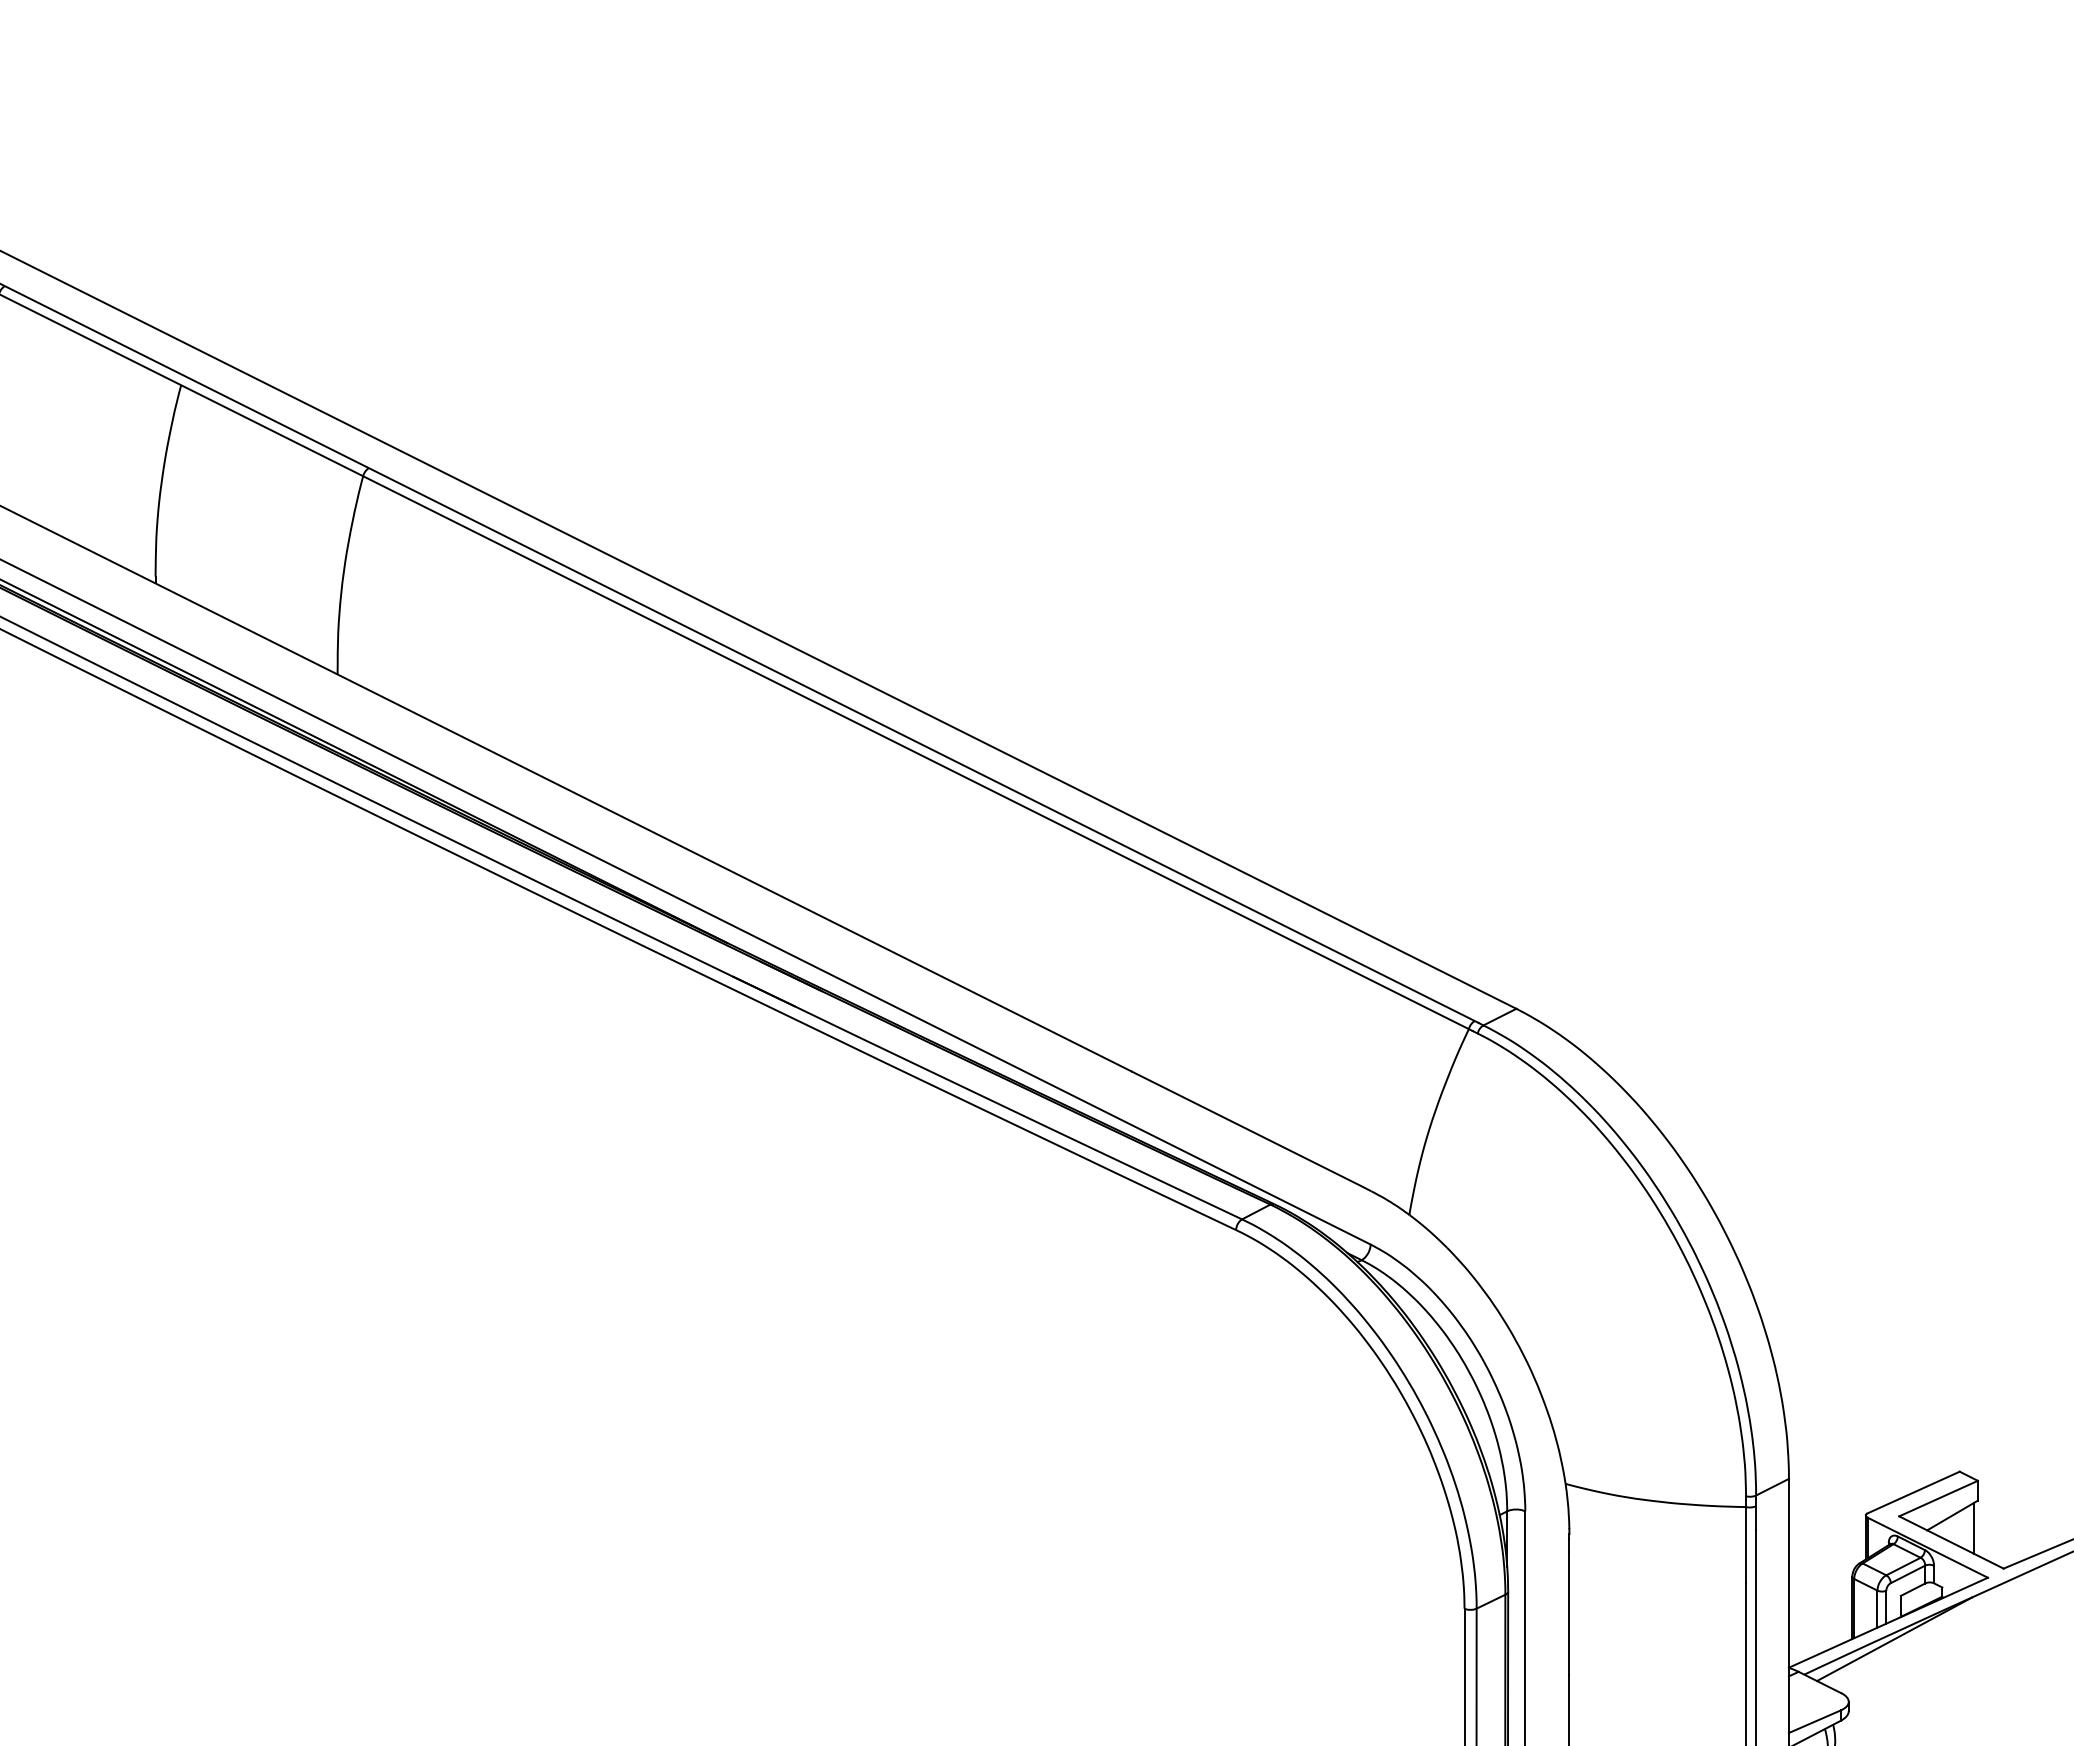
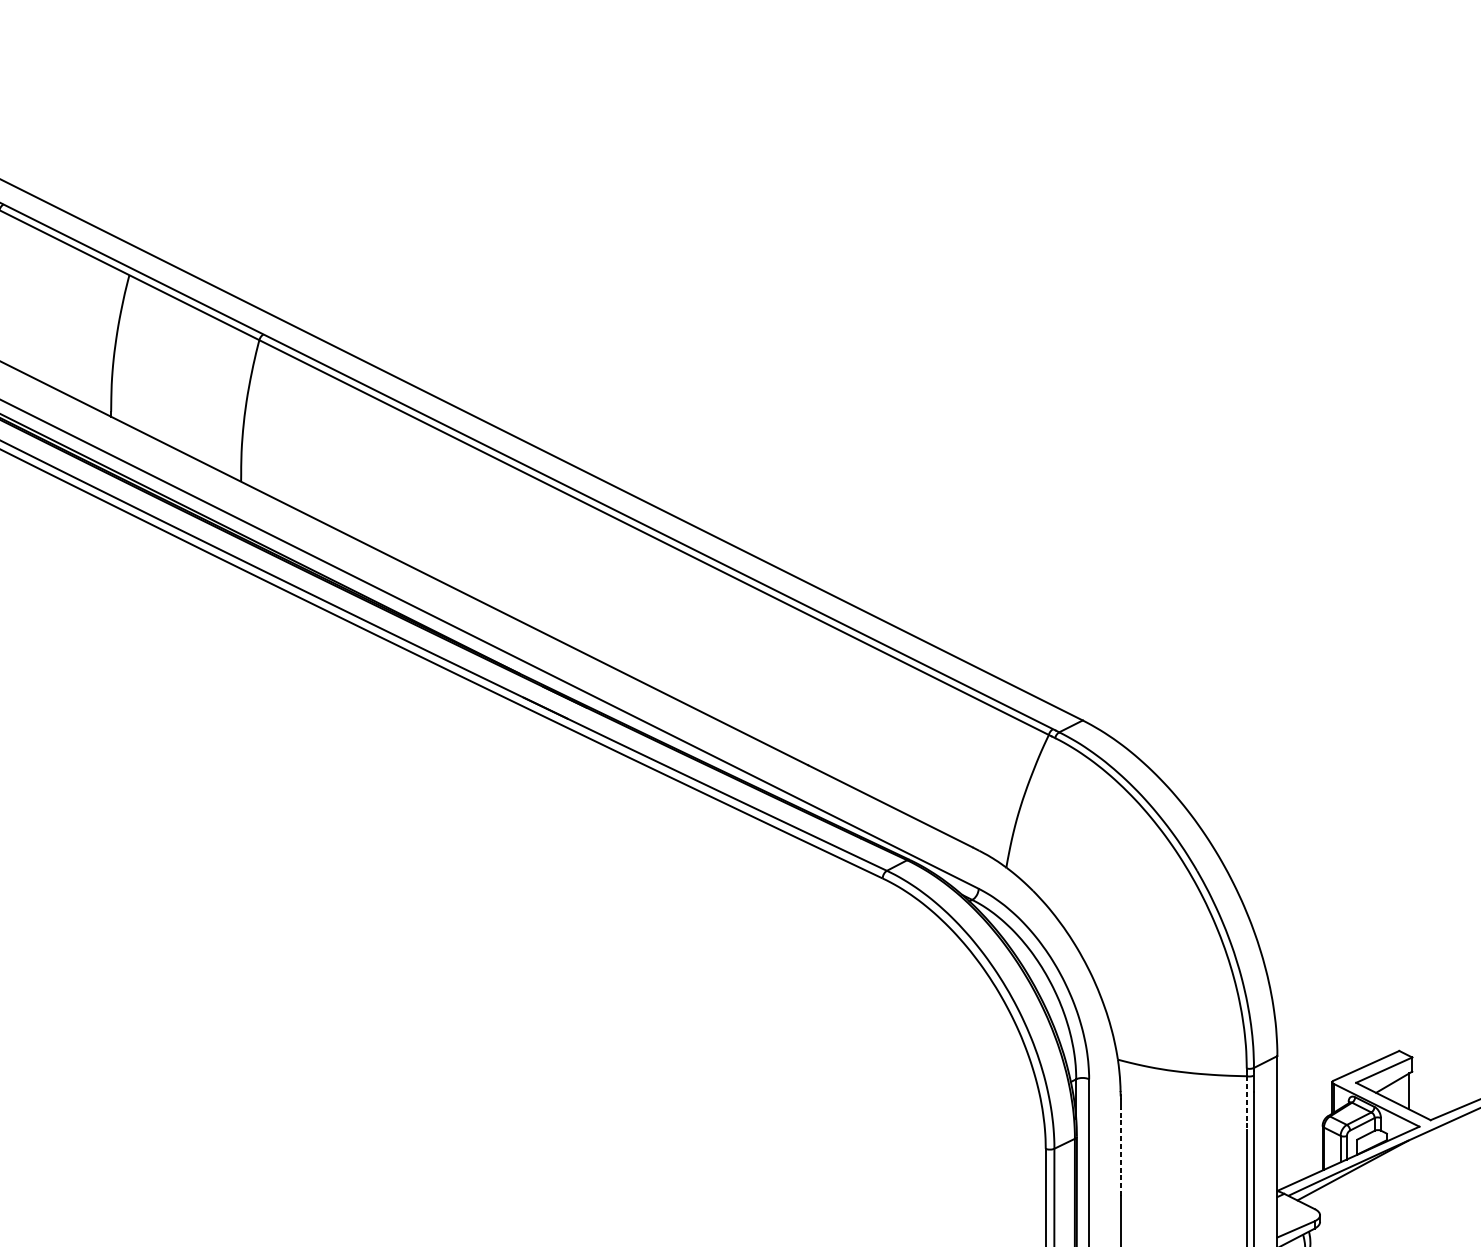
line: (1746, 1544) -> (1247, 1102), solid -> dashed
line: (1569, 1613) -> (1120, 1152), solid -> dashed

